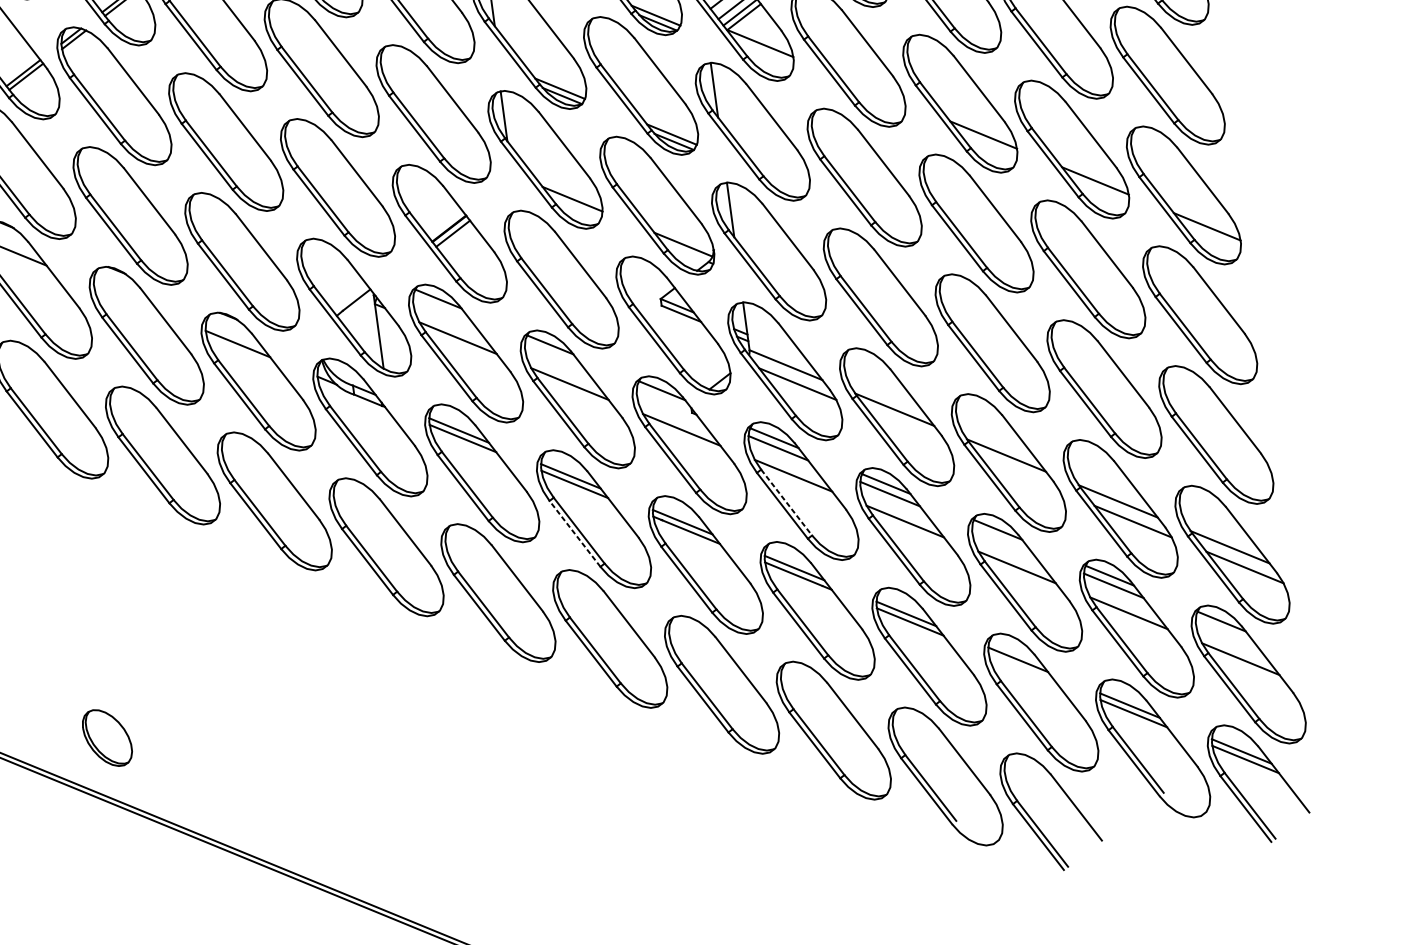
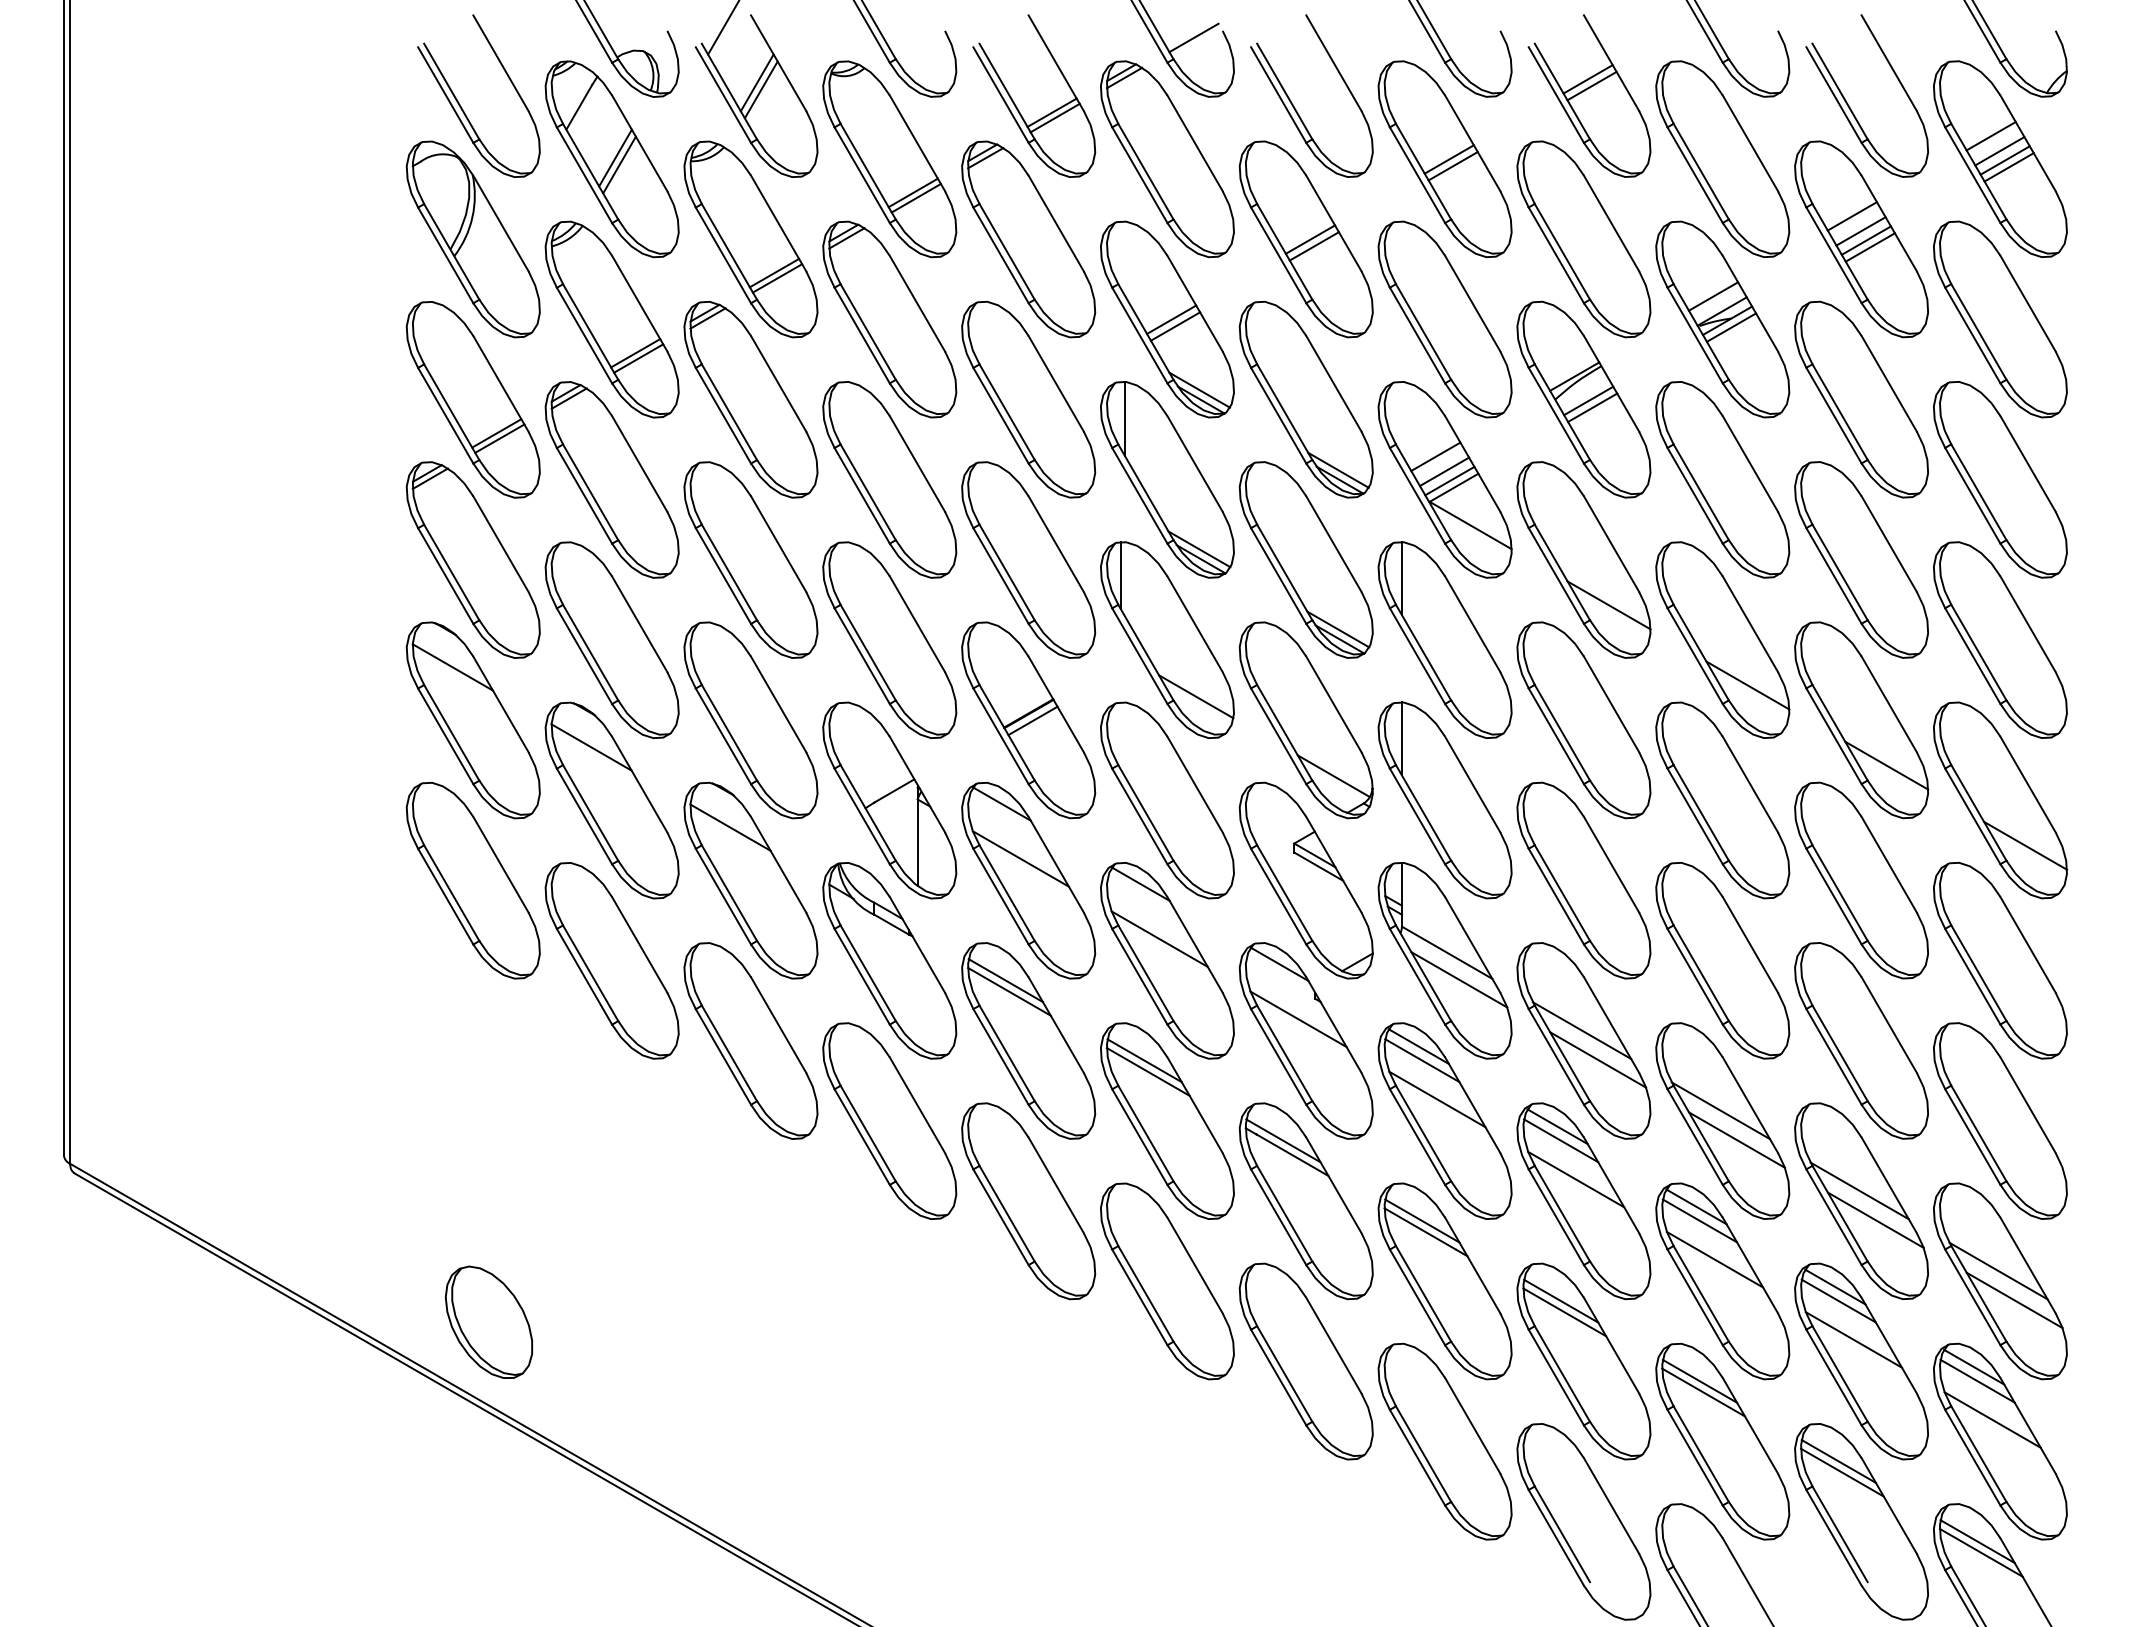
line: (871, 89) -> (1608, 605), added
line: (125, 298) -> (591, 747), added
line: (909, 429) -> (1598, 1059), added
line: (1021, 475) -> (1736, 1139), added
line: (786, 502) -> (1423, 1133), dashed -> solid
line: (574, 533) -> (1139, 1136), dashed -> solid
line: (1001, 539) -> (1699, 1220), added
line: (1225, 631) -> (1977, 1380), added
line: (1021, 667) -> (1703, 1392), added
part: (107, 737) -> (488, 1321), size x1.43

